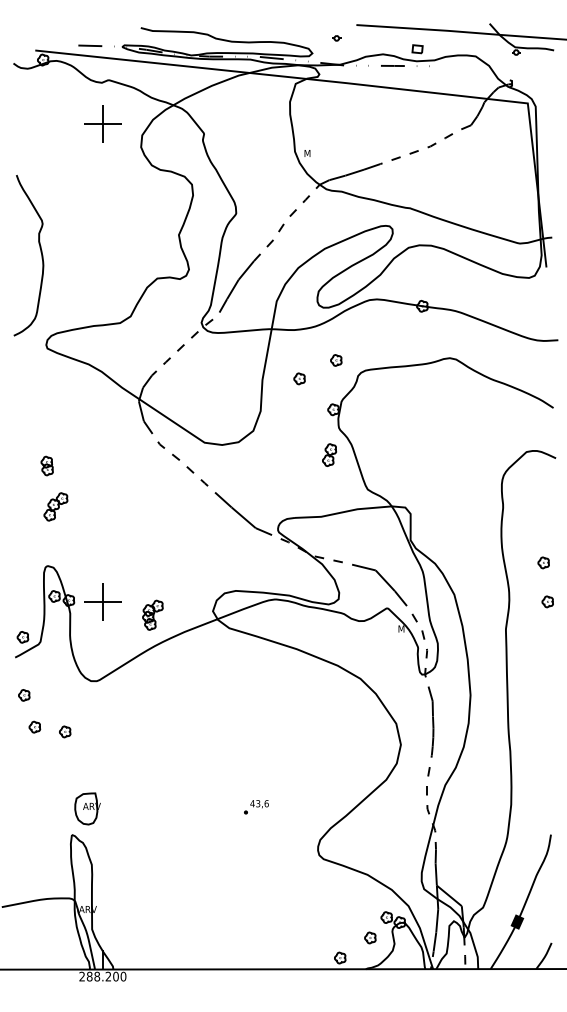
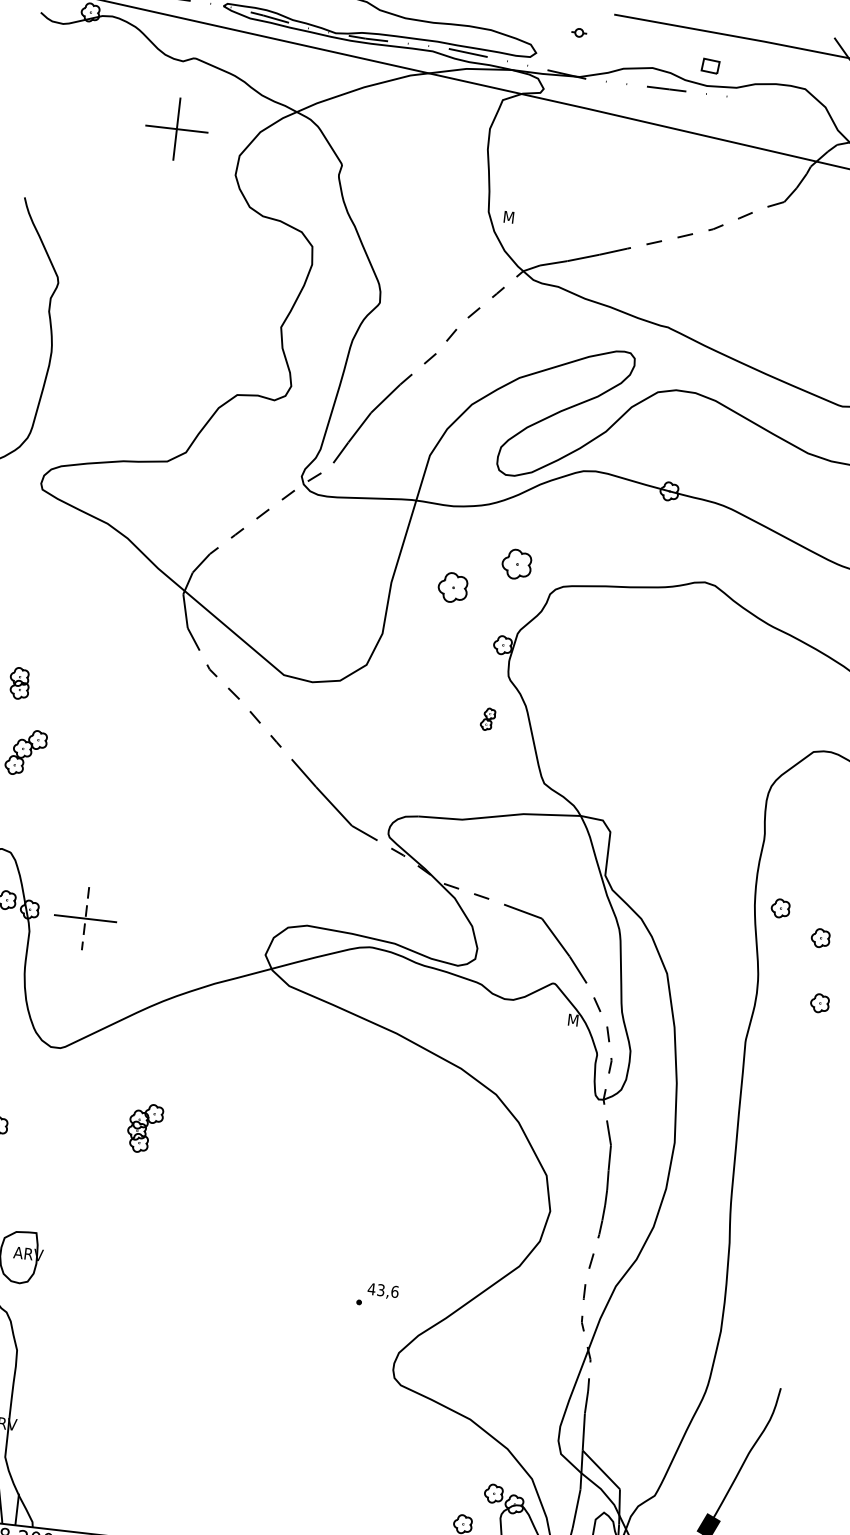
part: (336, 360) -> (517, 564), size x1.6
part: (299, 378) -> (452, 587), size x1.6
part: (329, 454) -> (487, 718), size x0.6
part: (517, 547) -> (780, 907), added
line: (102, 602) -> (84, 919), solid -> dashed
part: (152, 614) -> (144, 1126), moved
part: (256, 807) -> (377, 1296), moved

